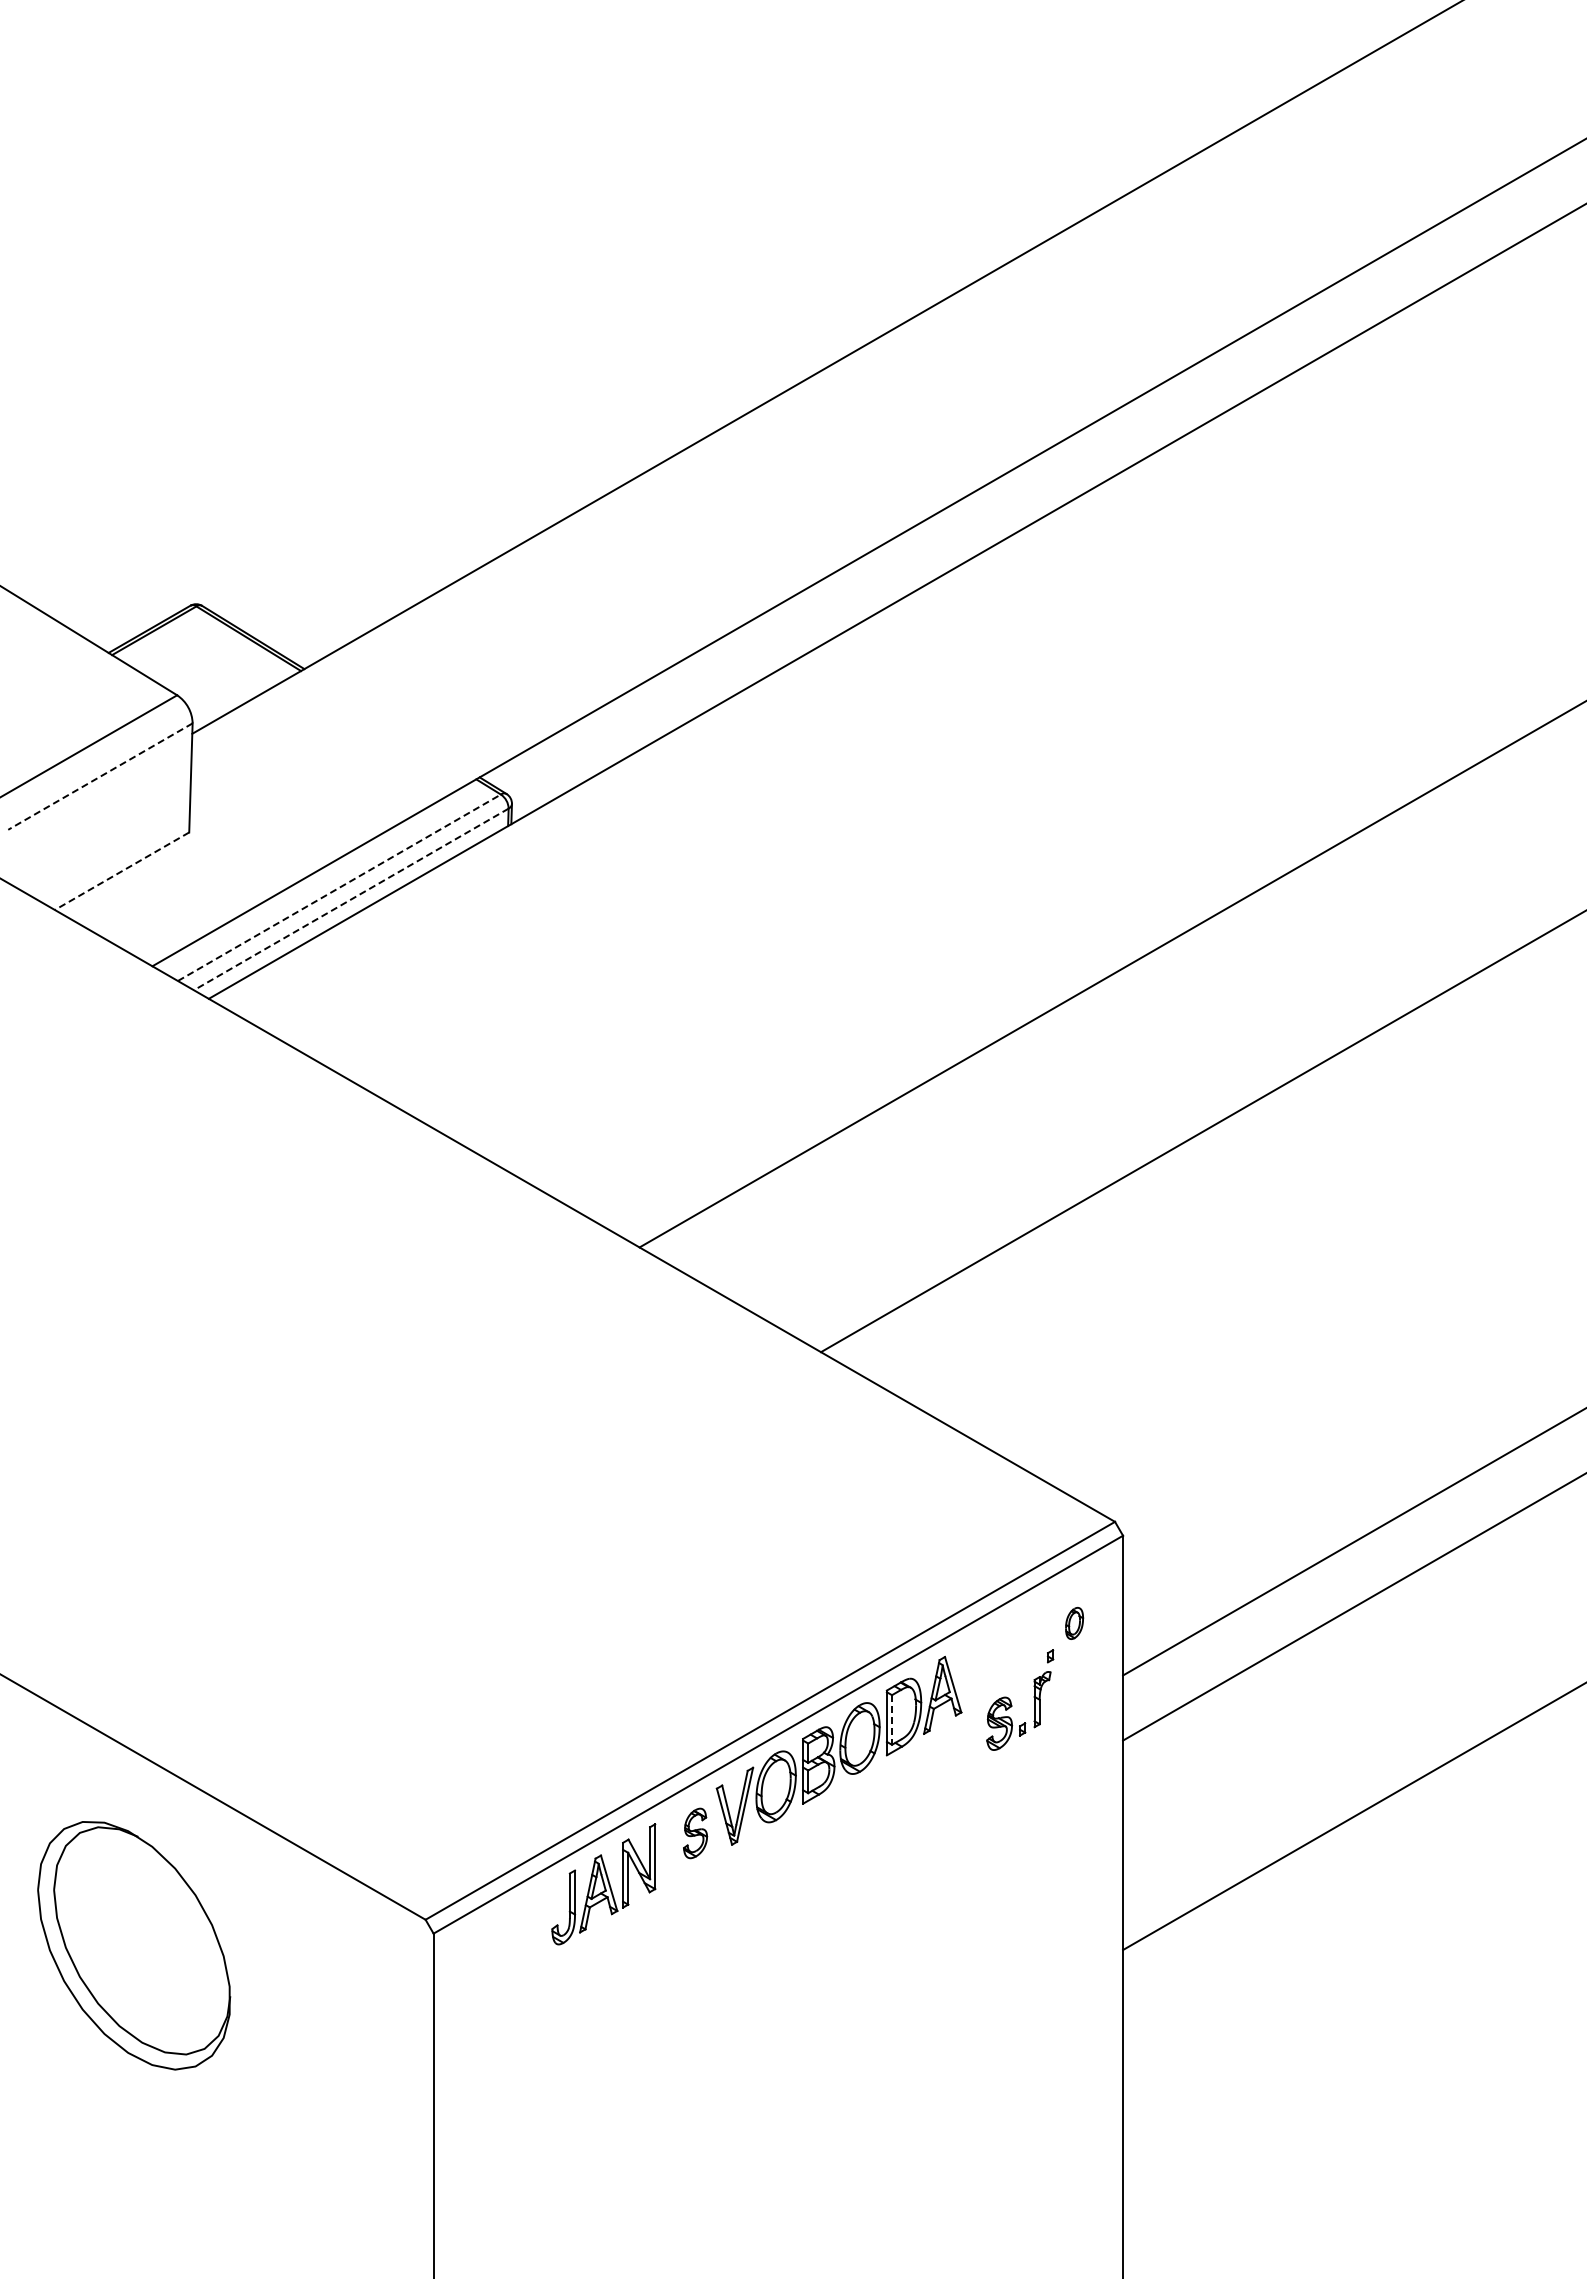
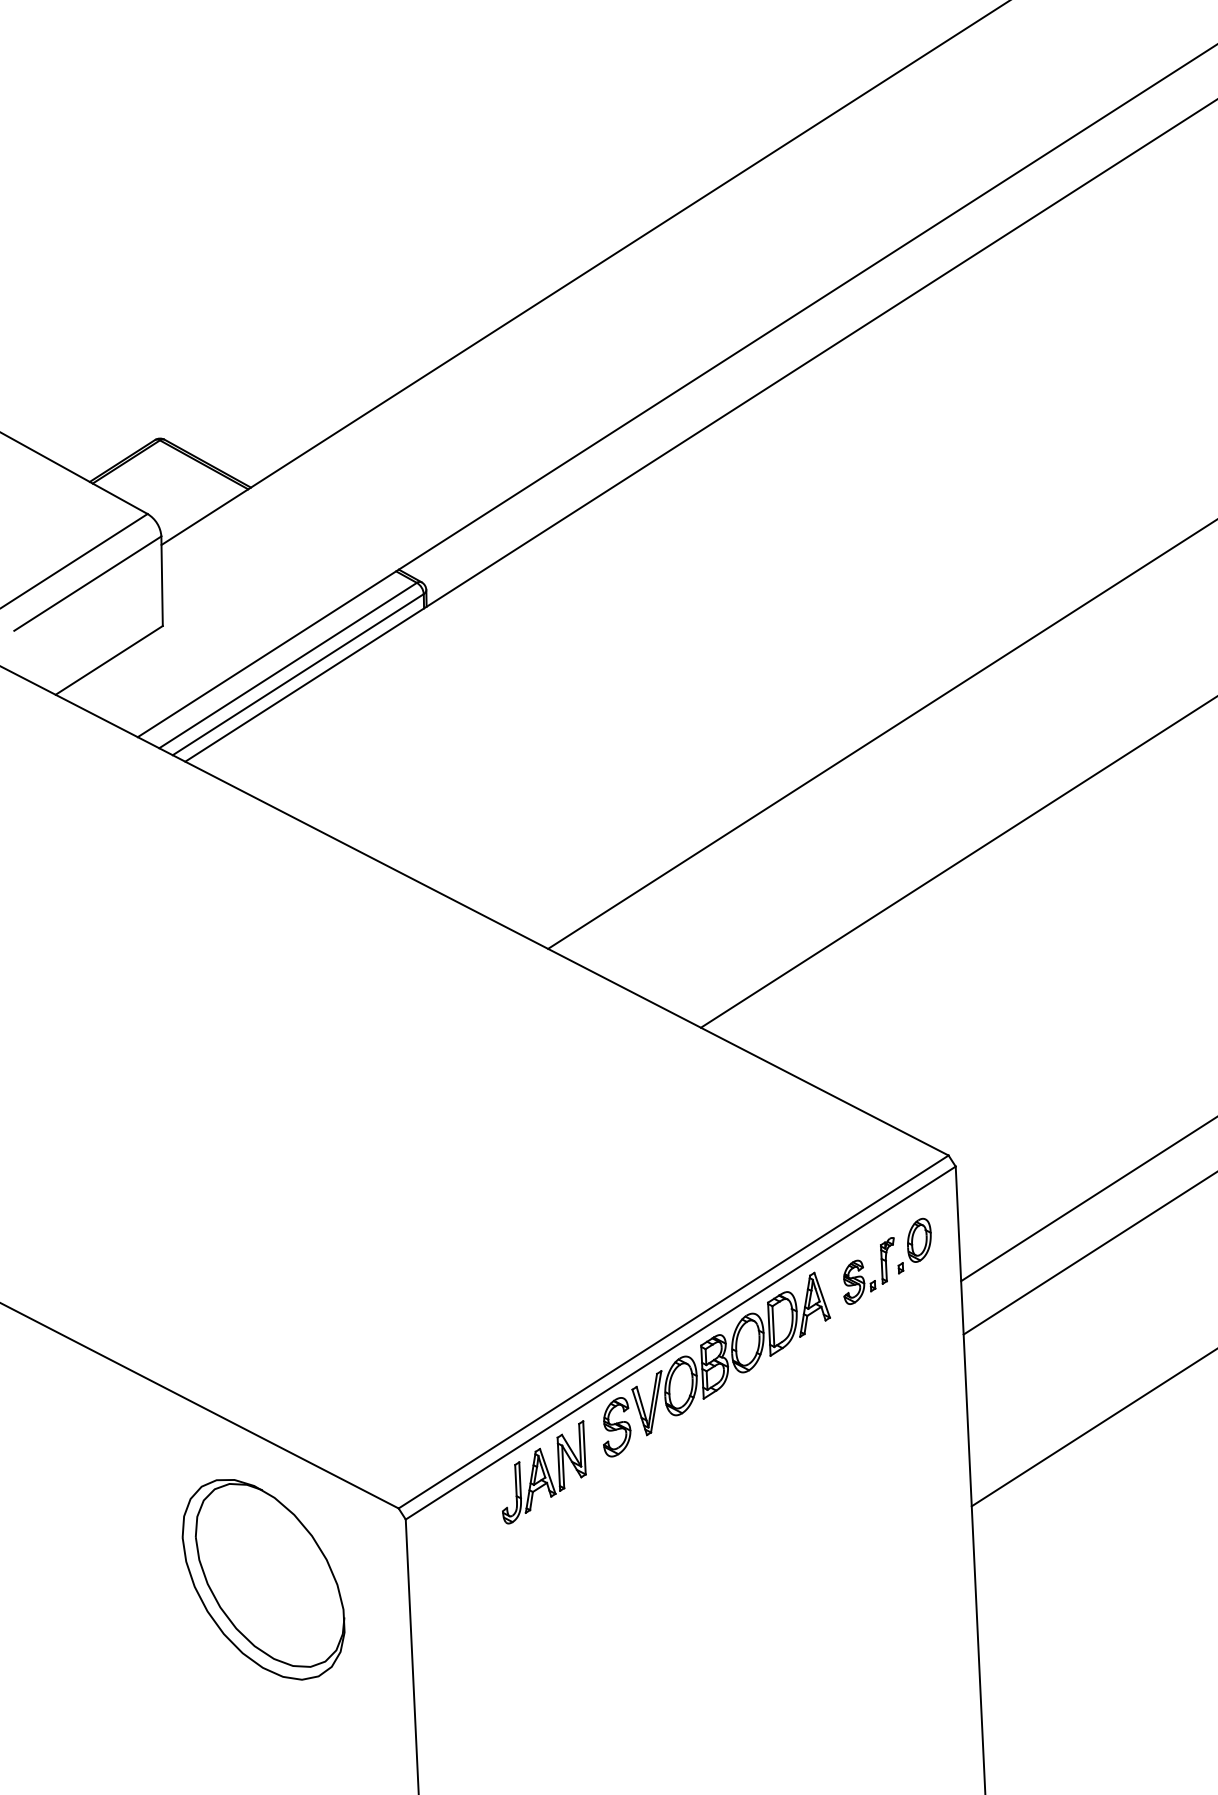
line: (100, 776) -> (87, 583), dashed -> solid
line: (122, 871) -> (109, 660), dashed -> solid
line: (339, 887) -> (288, 665), dashed -> solid
line: (351, 899) -> (298, 674), dashed -> solid
part: (1074, 1623) -> (919, 1240), size x1.67
part: (1012, 1706) -> (863, 1267), moved
line: (892, 1720) -> (773, 1327), dashed -> solid
part: (695, 1833) -> (616, 1427), size x1.43
part: (134, 1945) -> (263, 1579), moved

